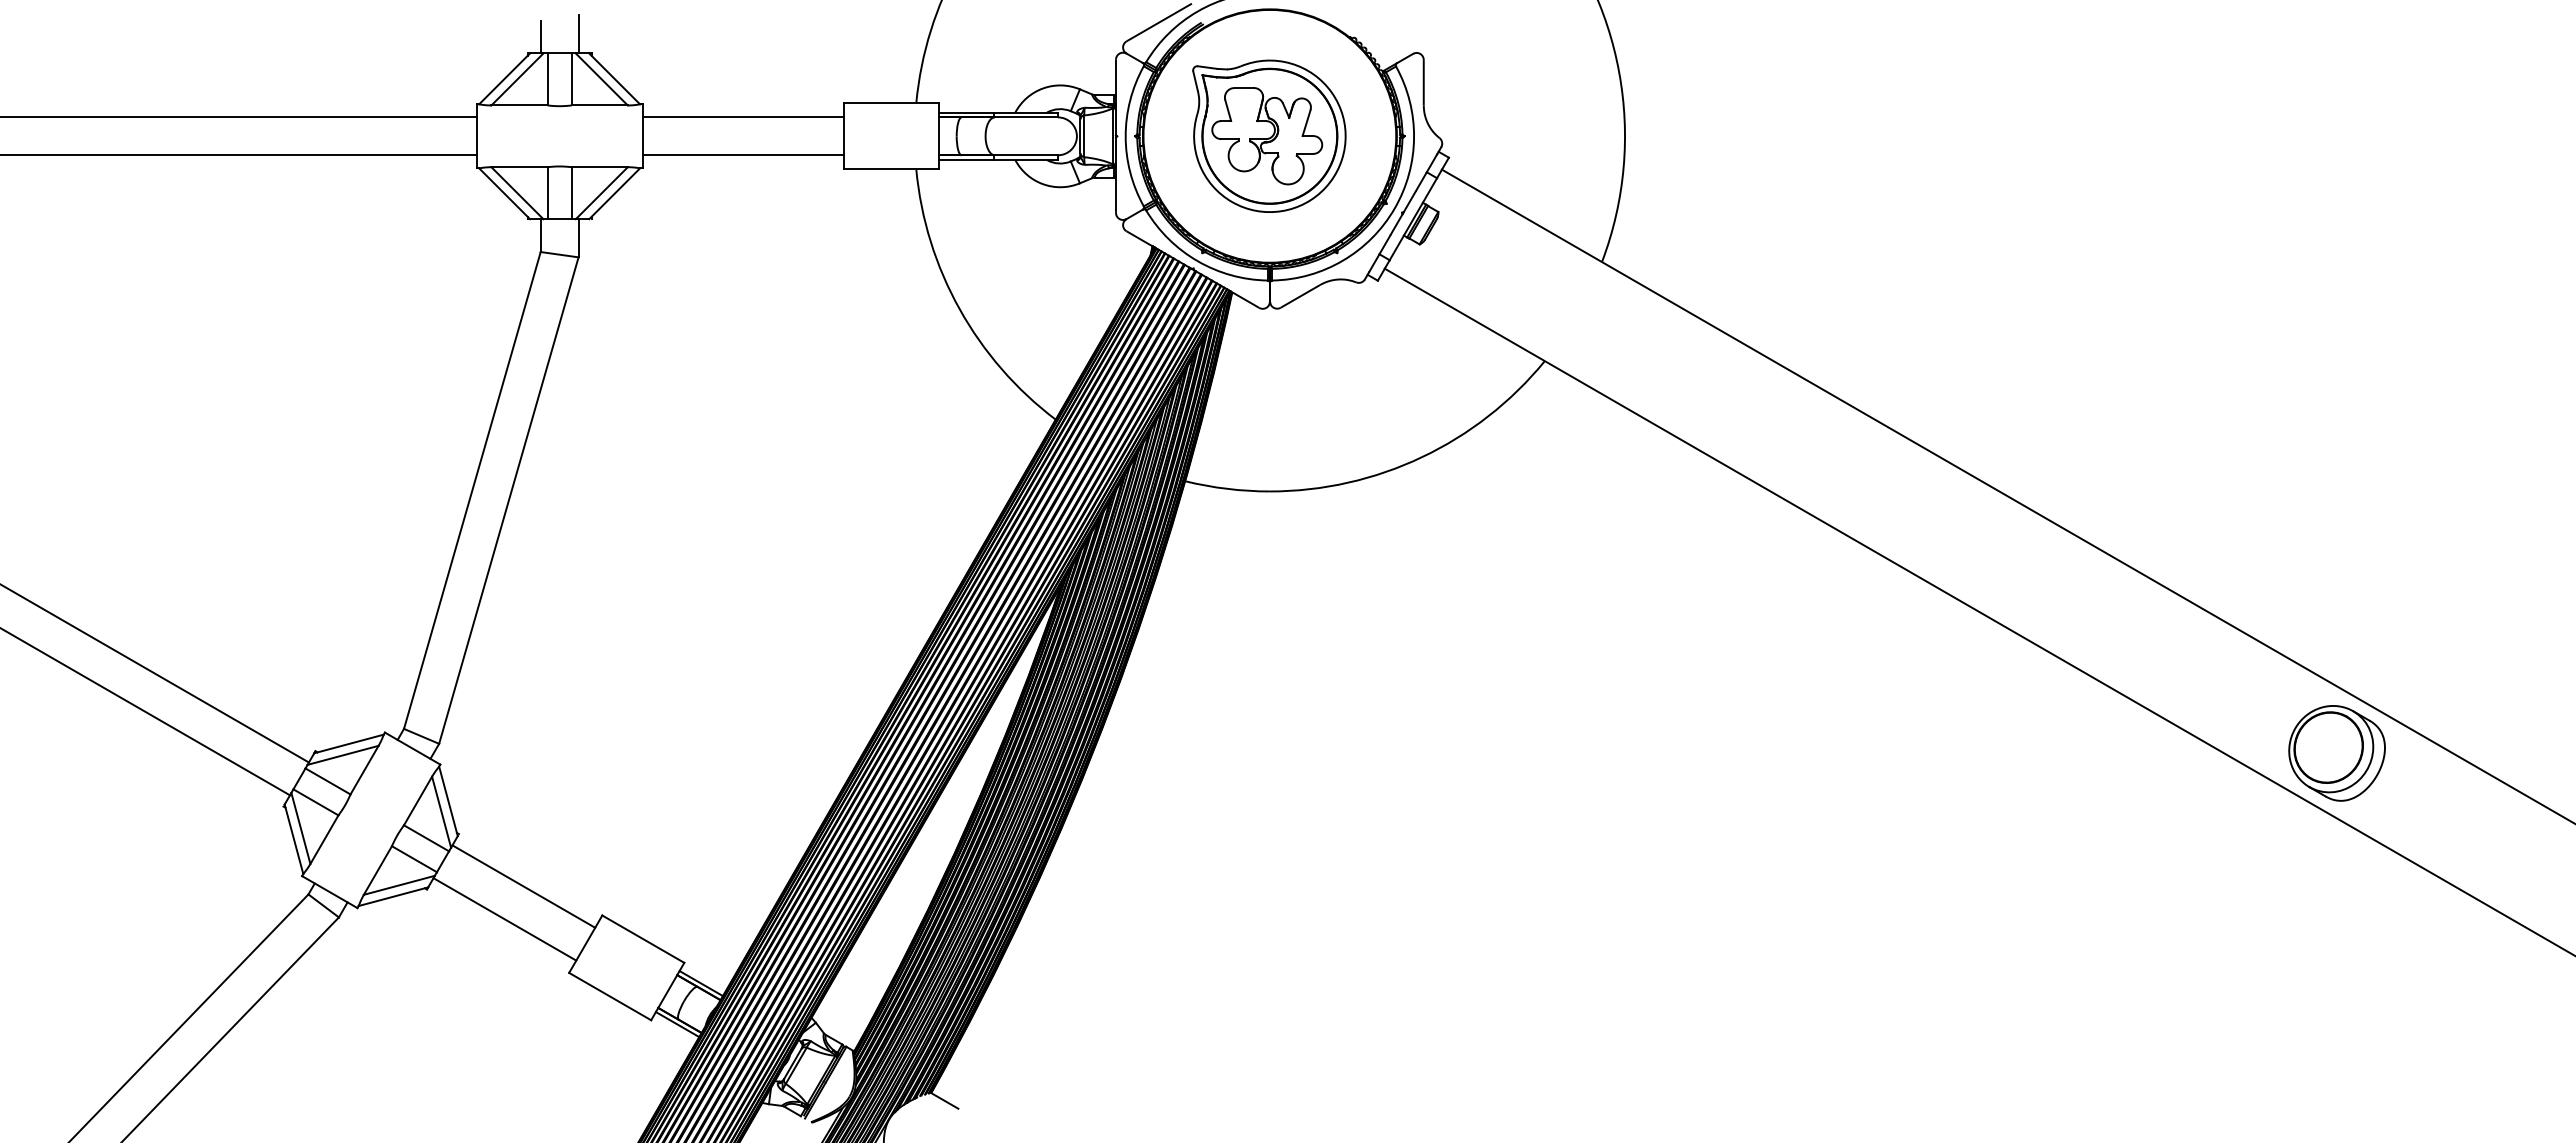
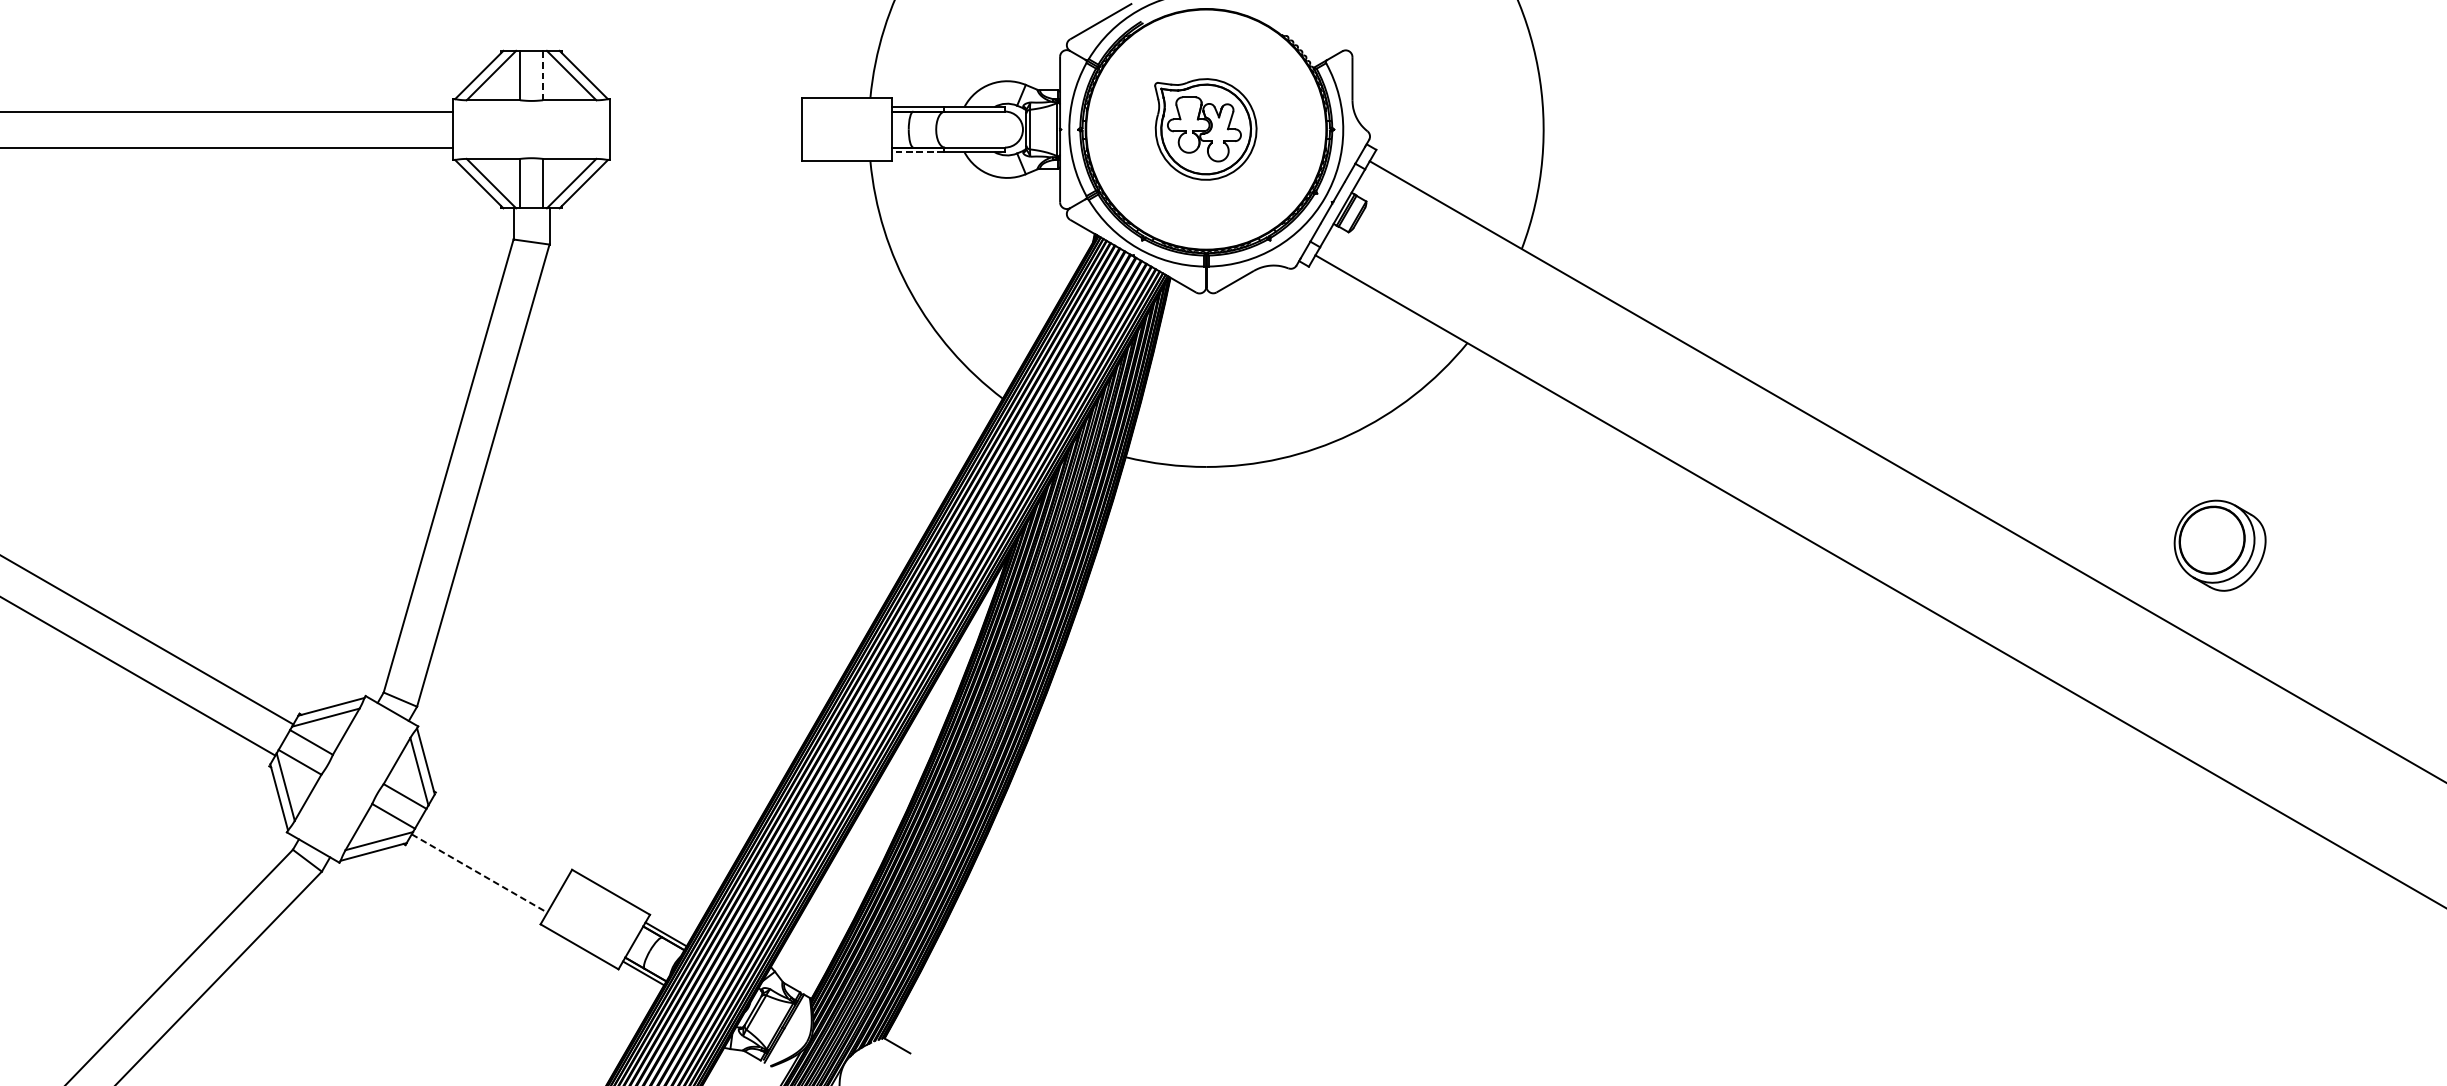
line: (578, 33) -> (549, 31), removed
line: (540, 37) -> (513, 35), removed
line: (571, 79) -> (542, 75), solid -> dashed
line: (743, 117) -> (706, 111), removed
part: (1269, 135) -> (1205, 128), size x0.7
line: (743, 155) -> (706, 147), removed
line: (965, 160) -> (917, 152), solid -> dashed
part: (2336, 753) -> (2219, 545), moved
line: (523, 886) -> (497, 842), removed
line: (505, 919) -> (480, 873), solid -> dashed

